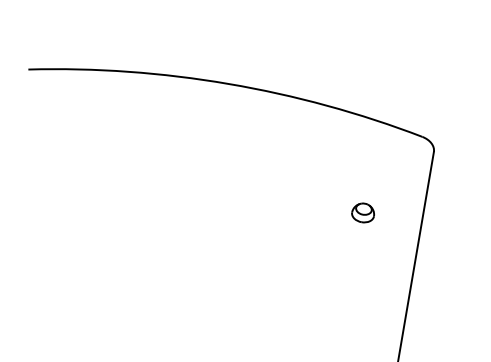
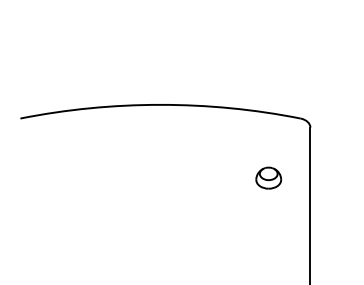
part: (362, 212) -> (268, 177), size x1.6

